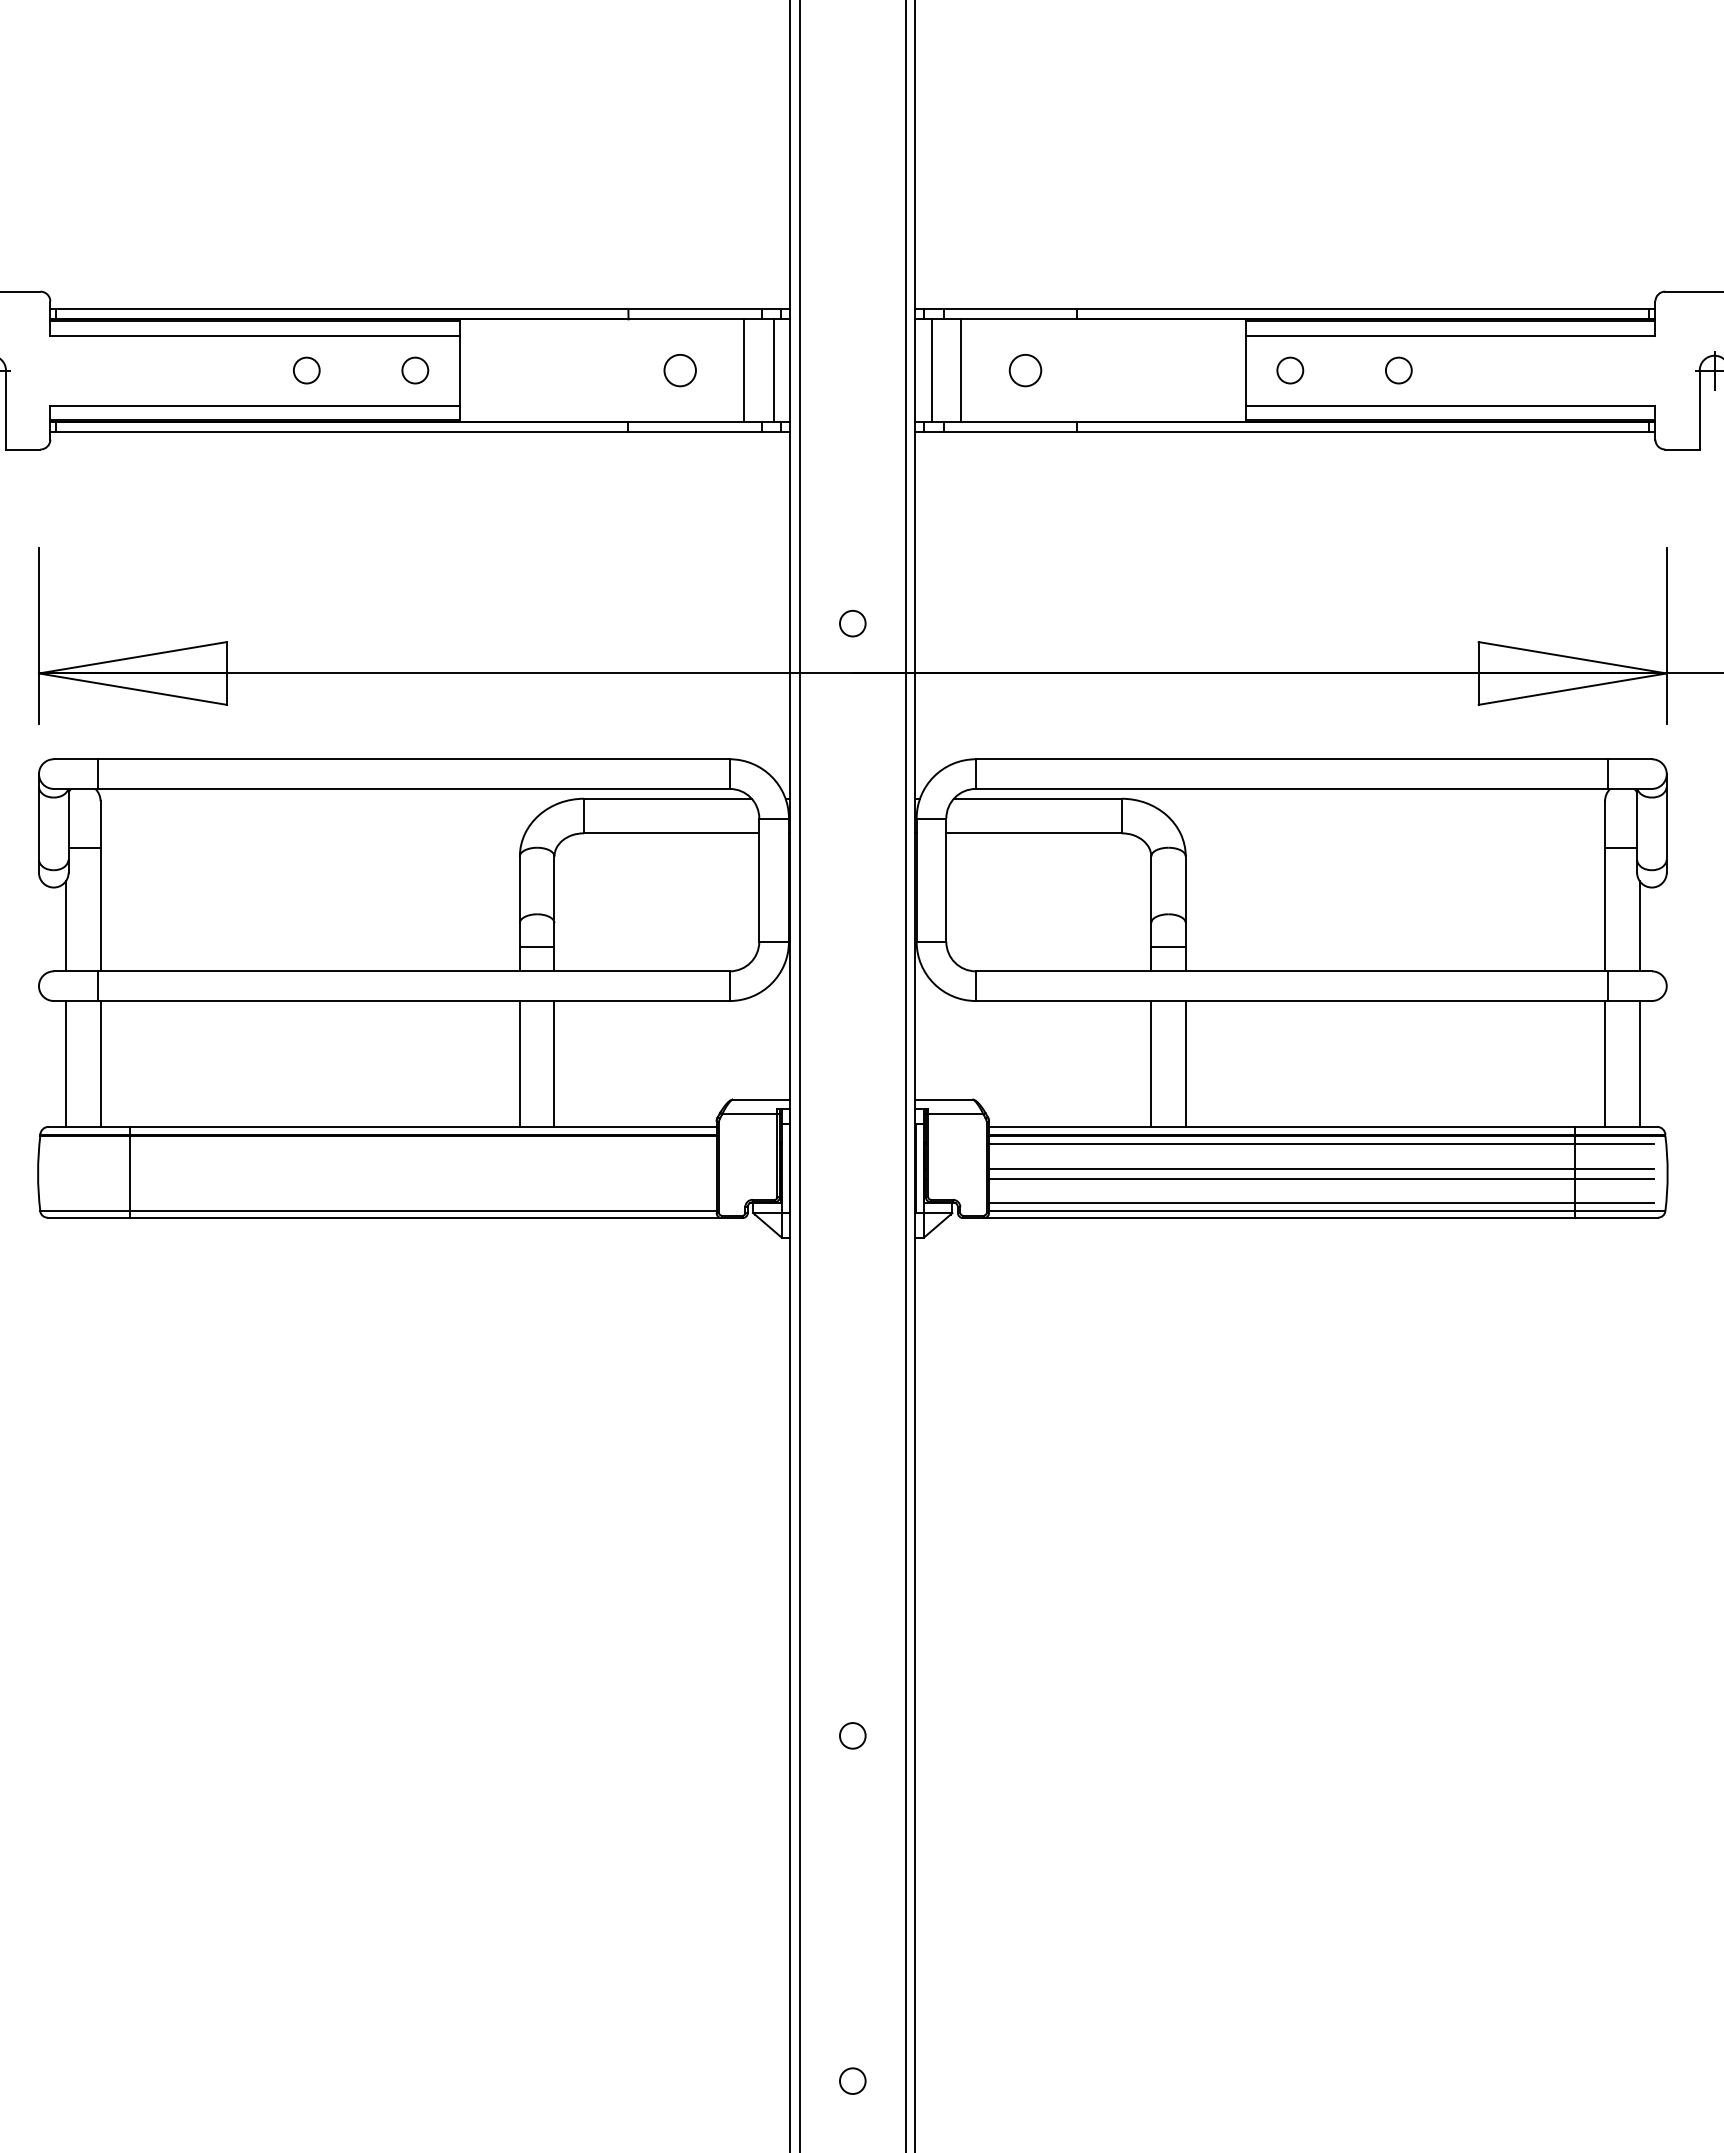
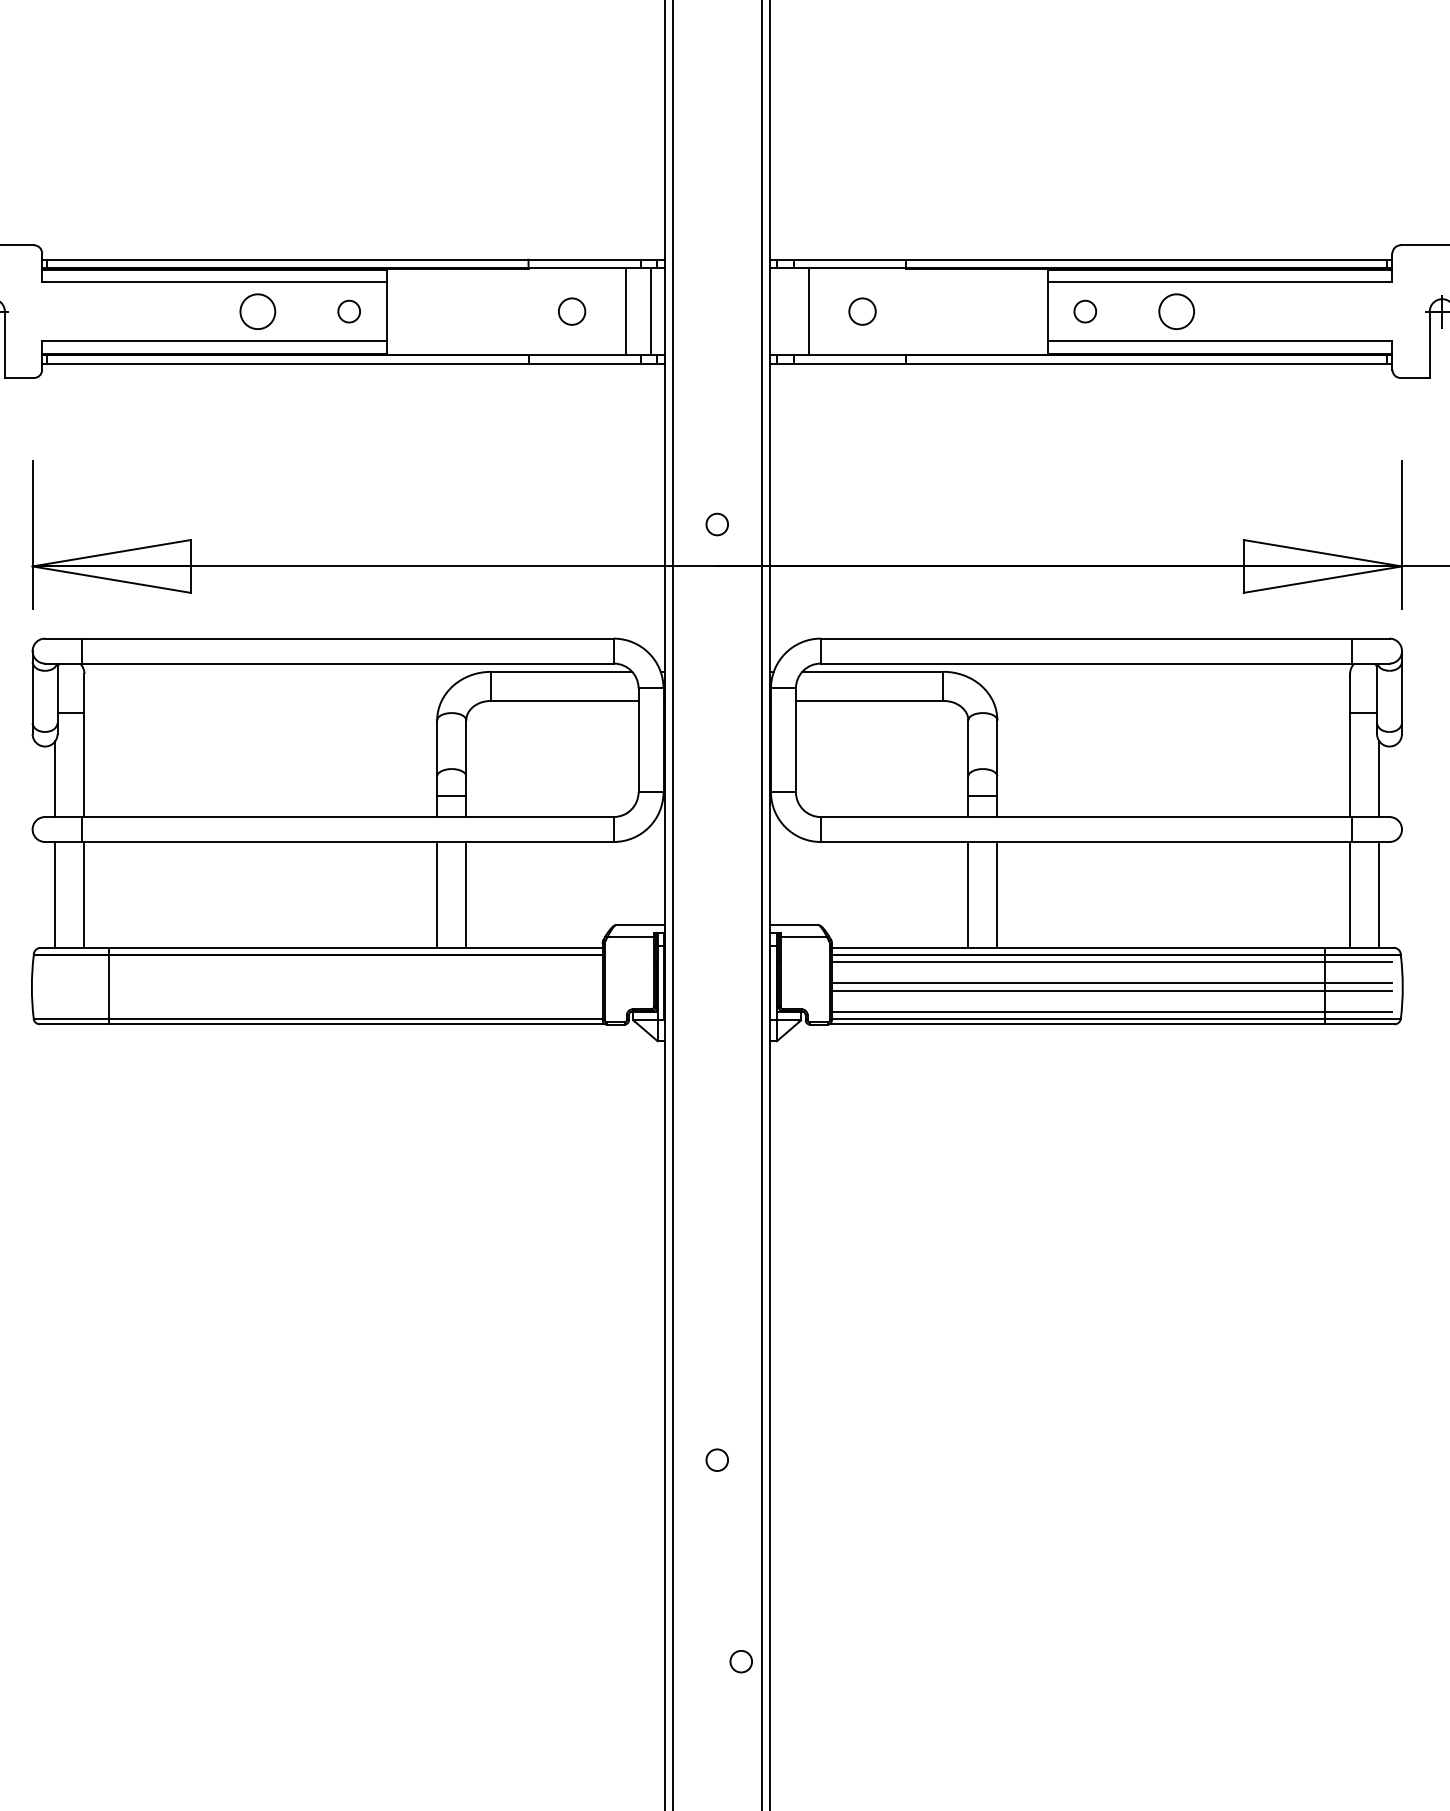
circle: (306, 370) -> (257, 311), size x1.6
line: (931, 370) -> (783, 311), removed
circle: (1398, 370) -> (1176, 311), size x1.6
circle: (851, 2080) -> (740, 1661), moved

